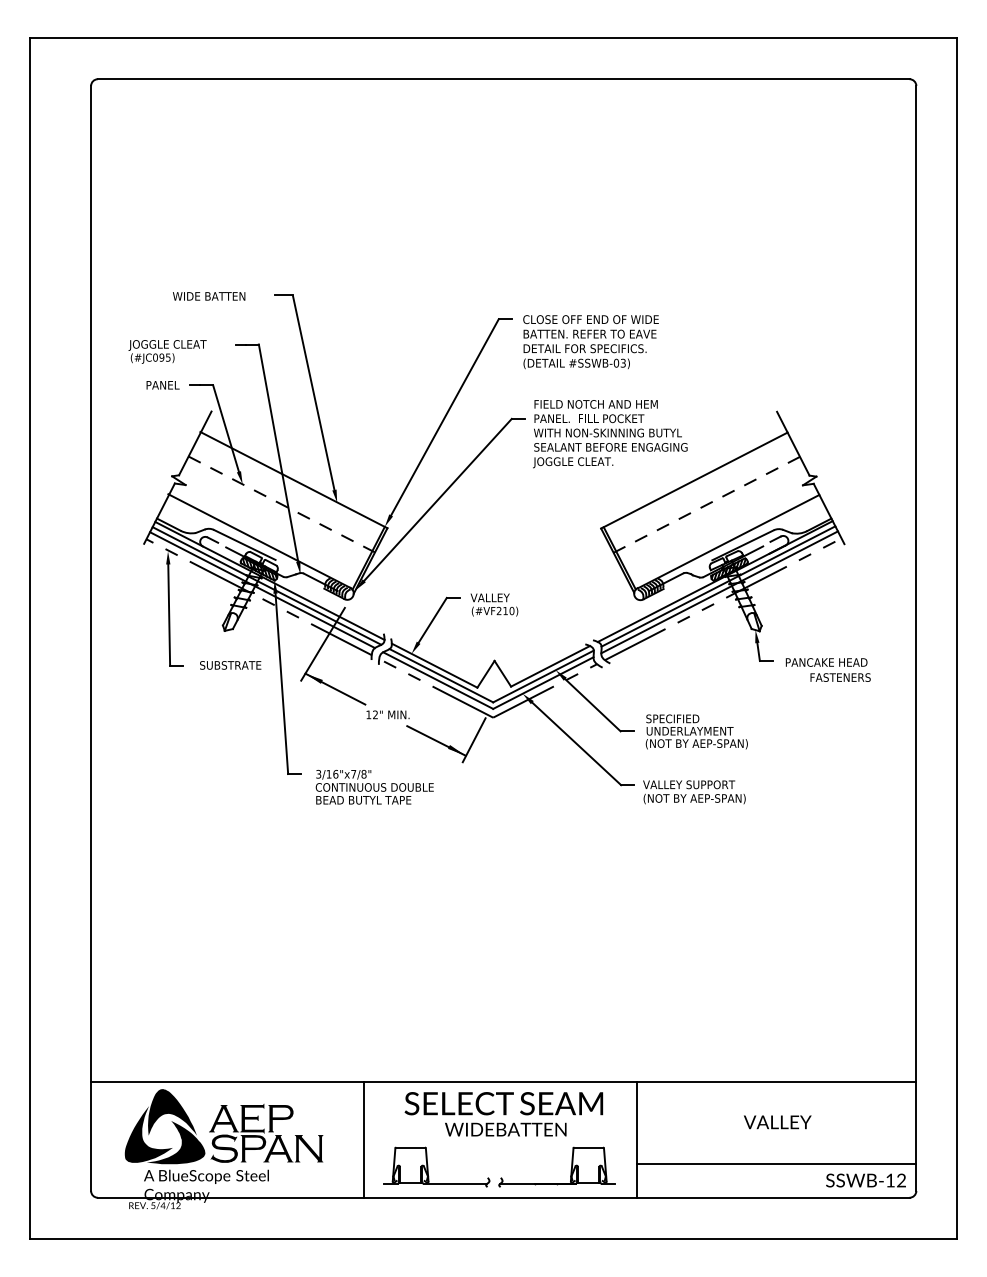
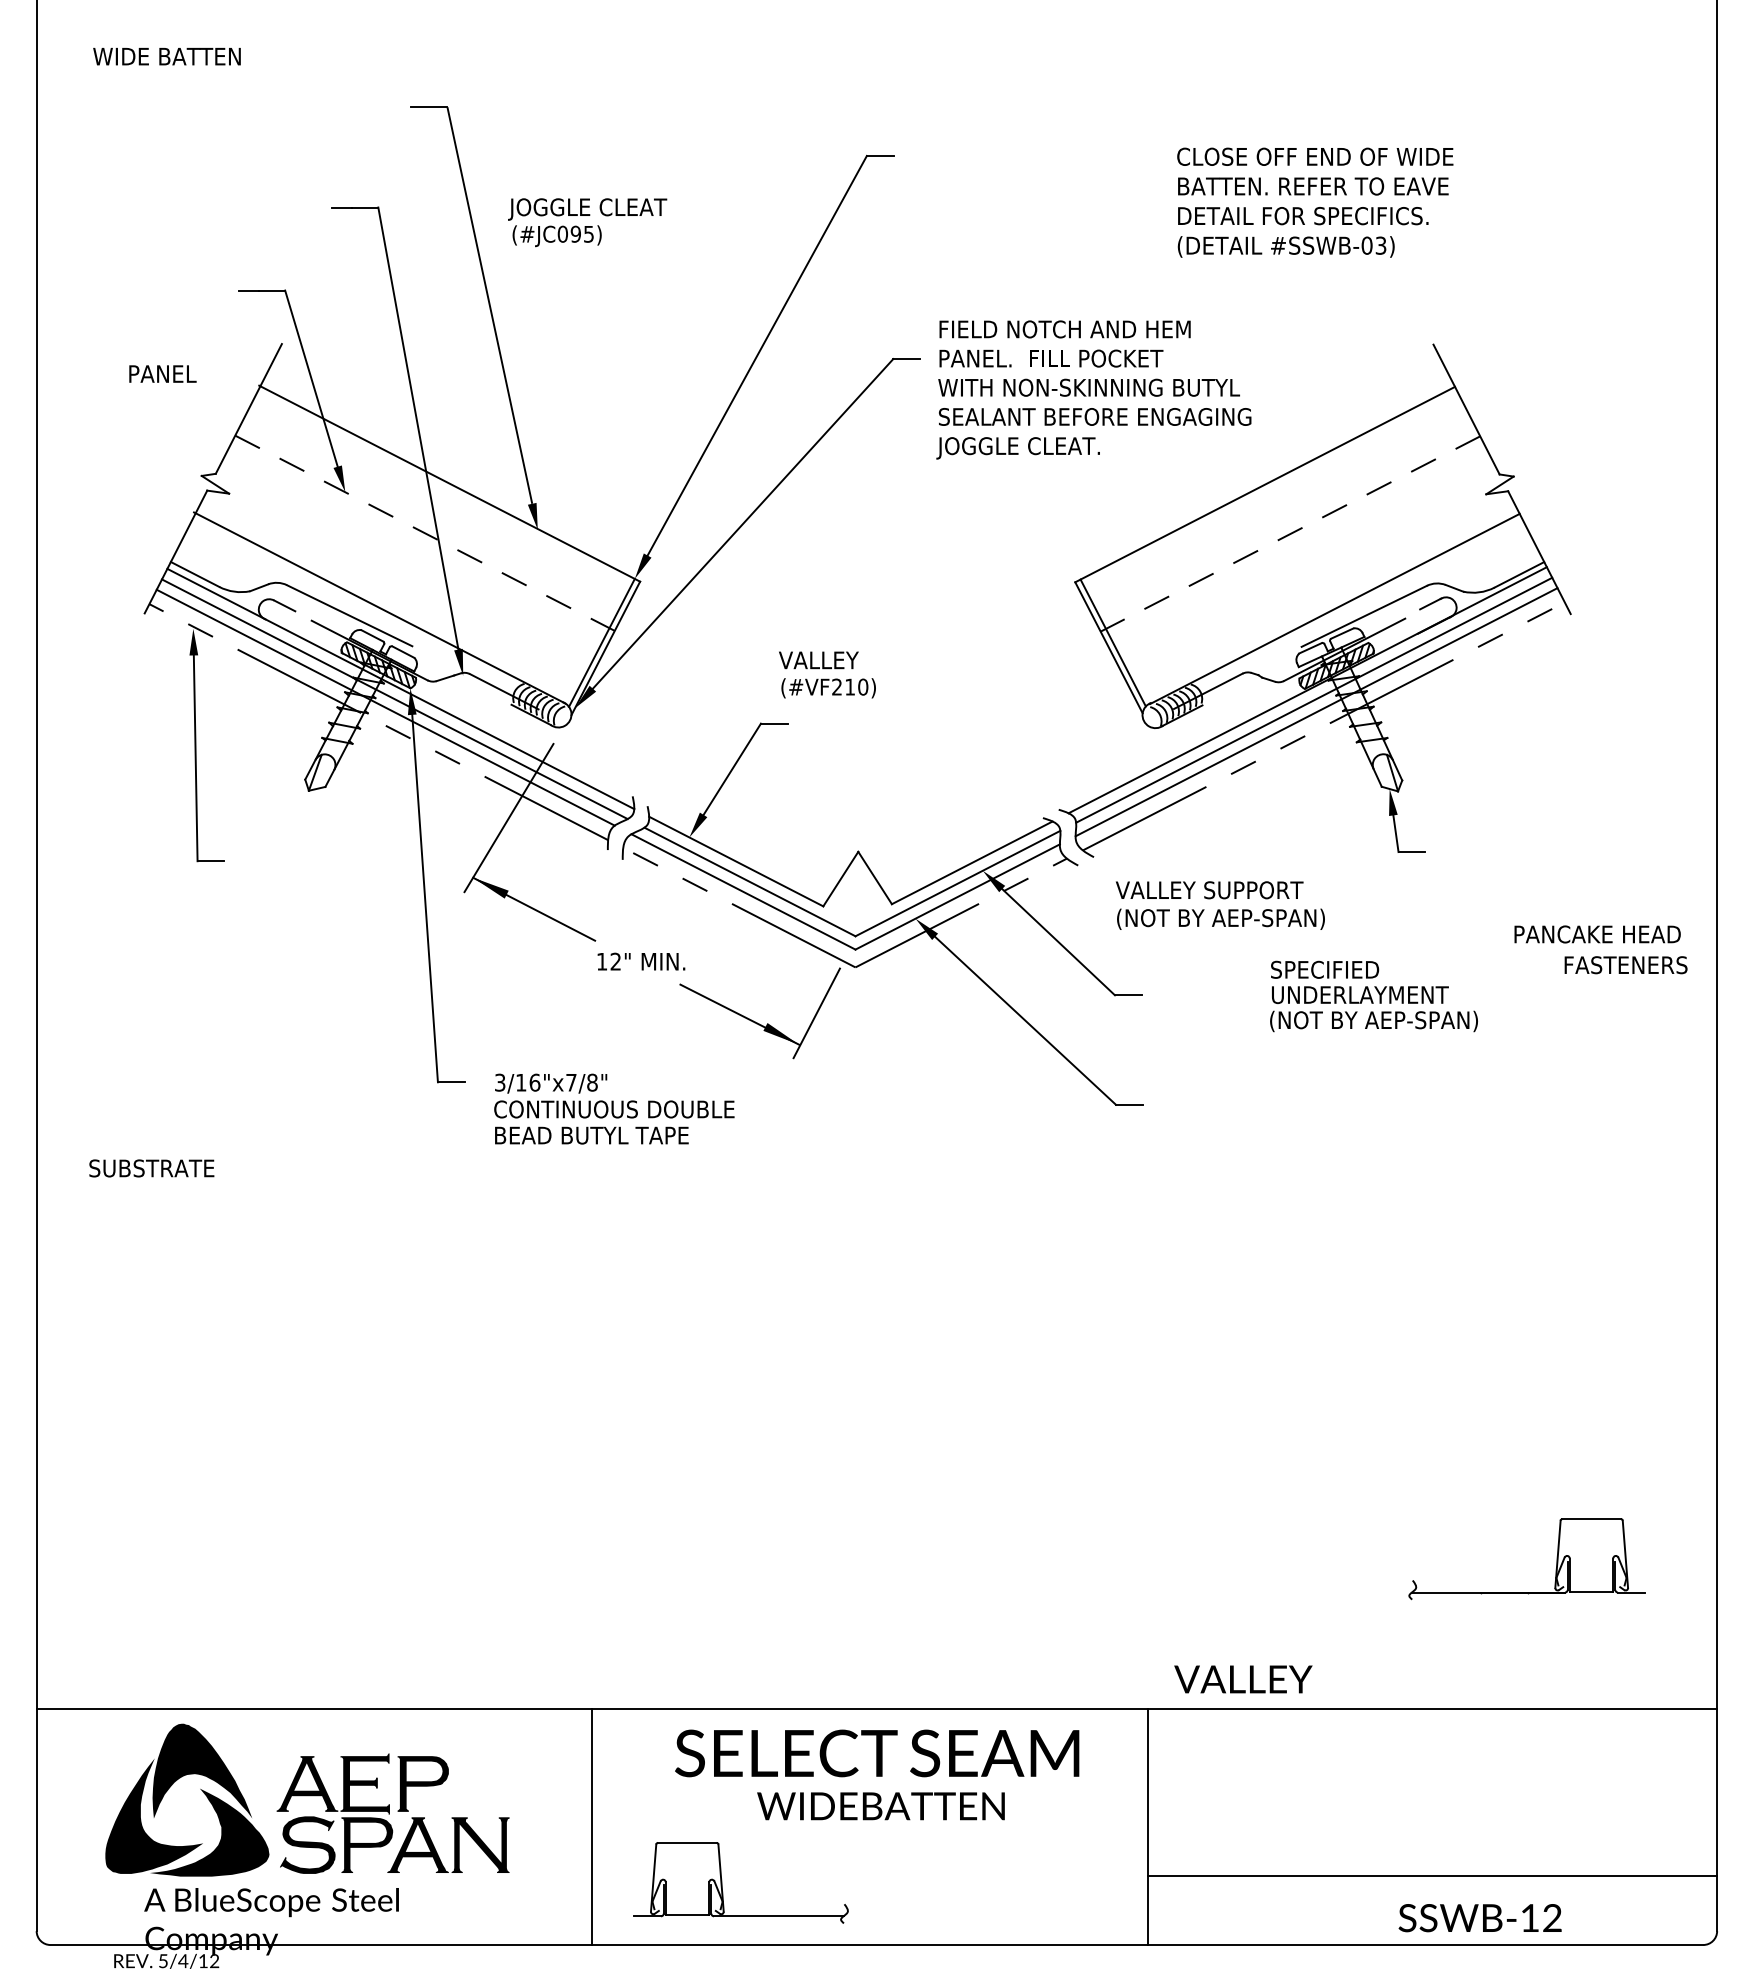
text: (209, 296) -> (167, 56), moved
text: (590, 342) -> (1314, 203), moved
text: (167, 351) -> (587, 221), moved
text: (162, 385) -> (161, 374), moved
text: (494, 604) -> (827, 673), moved
text: (230, 665) -> (151, 1168), moved
text: (827, 669) -> (1599, 948), moved
text: (696, 731) -> (1373, 995), moved
text: (694, 792) -> (1220, 905), moved
text: (777, 1122) -> (1242, 1679), moved
part: (570, 1169) -> (1554, 1563), moved
text: (865, 1180) -> (1479, 1917), moved

